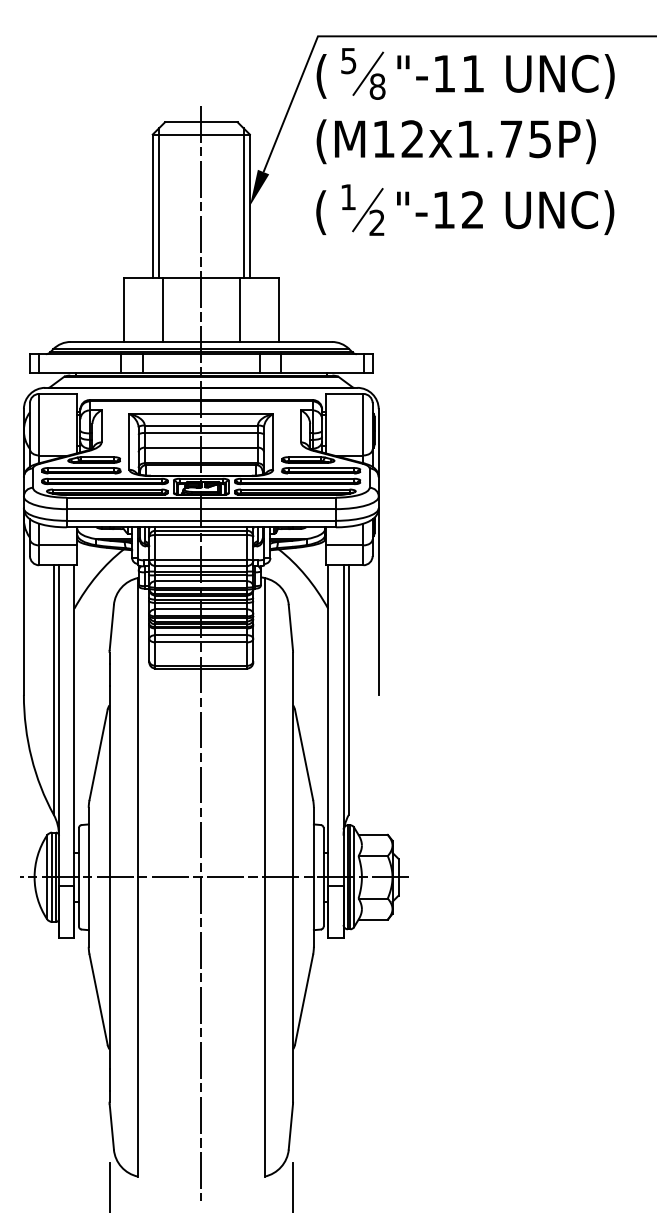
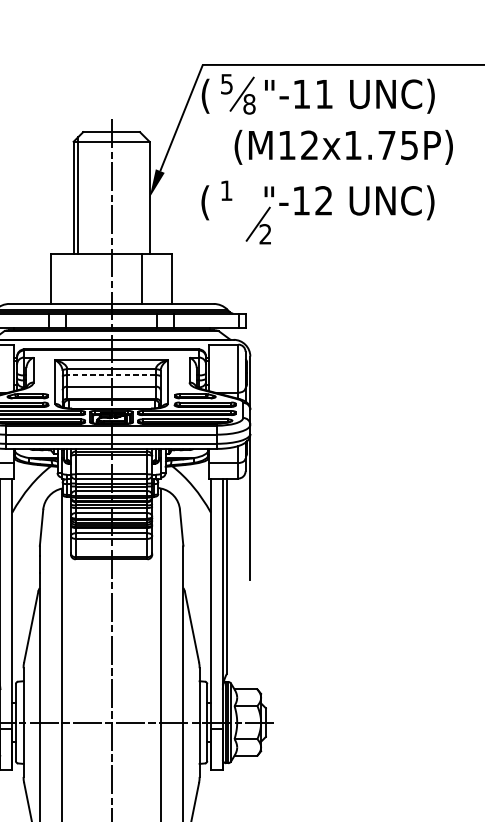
text: (455, 141) -> (343, 147), moved
line: (243, 202) -> (144, 194), removed
part: (368, 211) -> (258, 225), moved
line: (162, 309) -> (81, 278), removed
line: (201, 433) -> (111, 375), solid -> dashed

